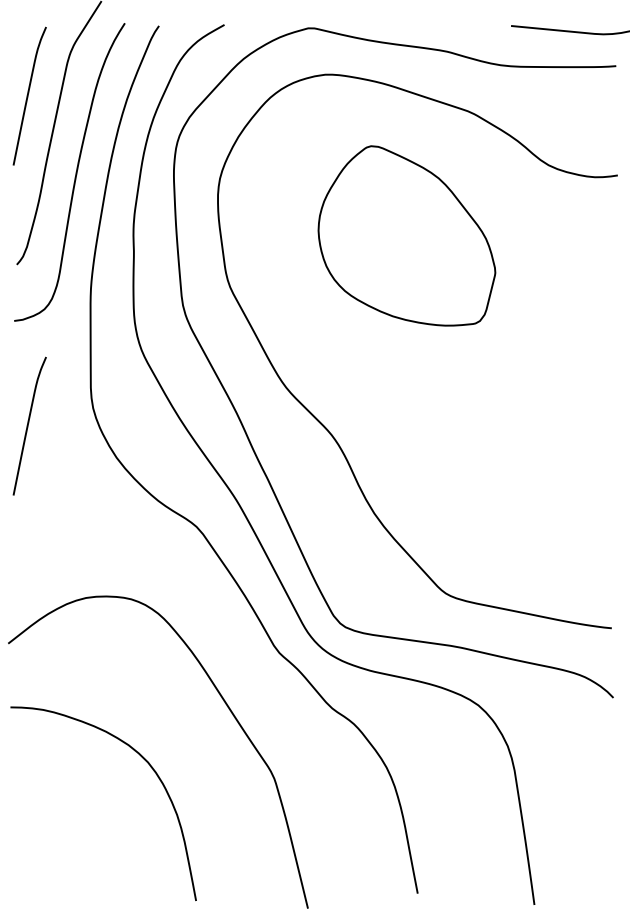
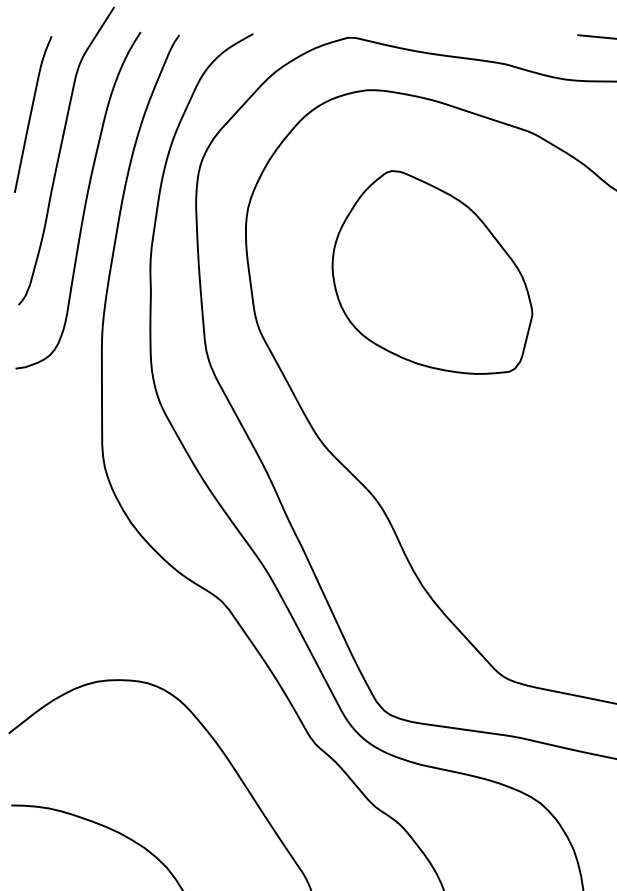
part: (406, 235) -> (431, 272), moved
curve: (28, 425) -> (31, 486), removed

